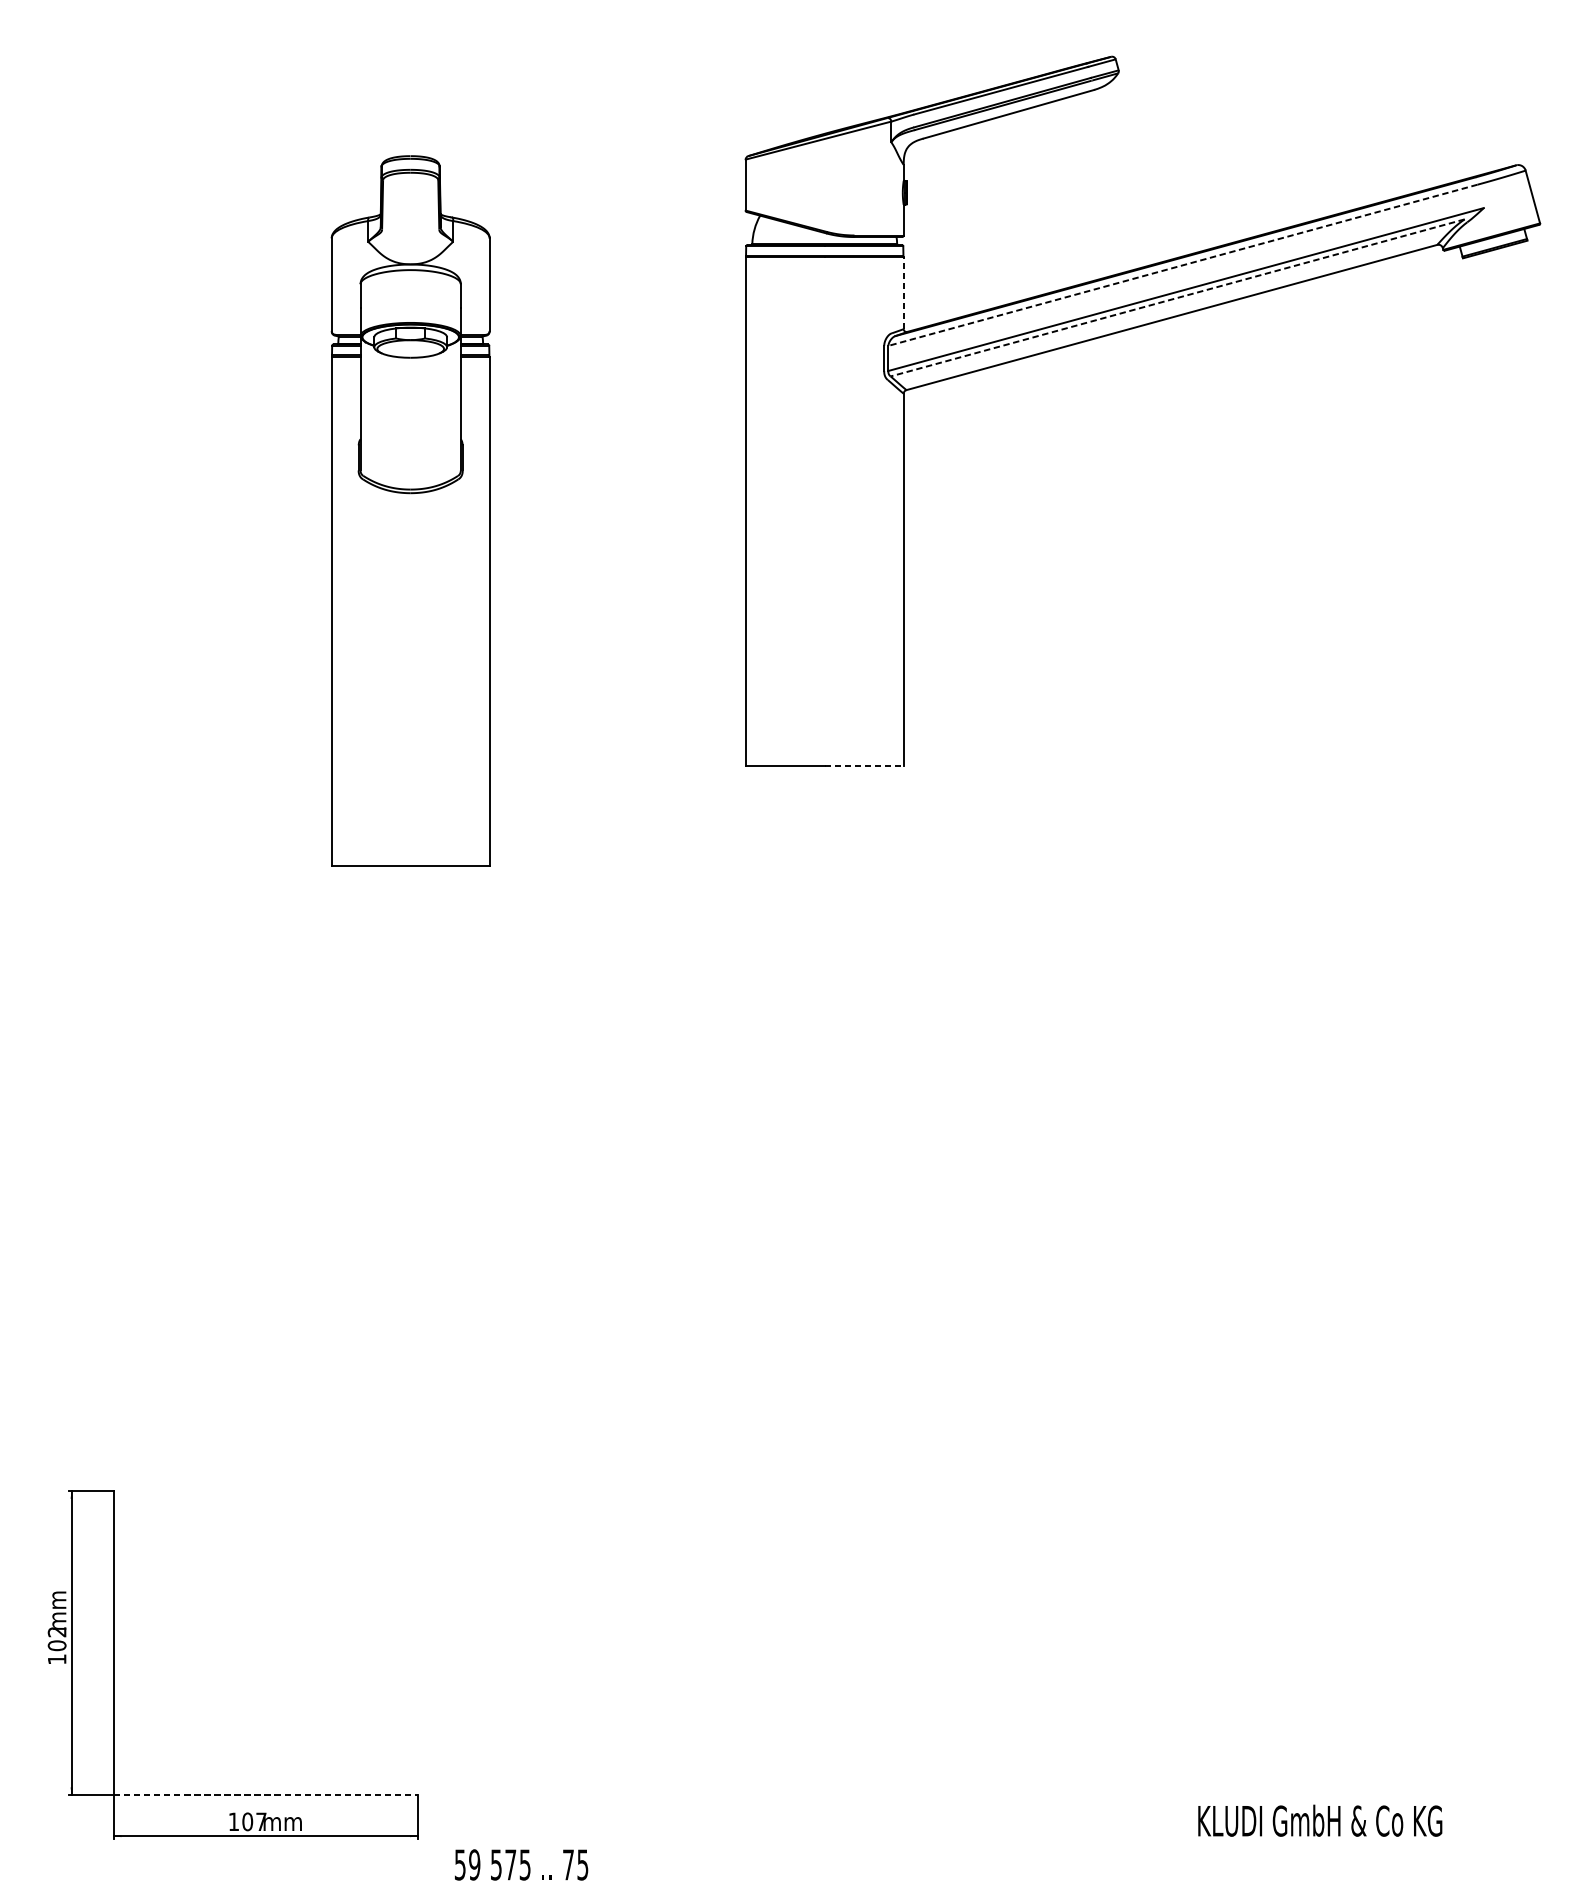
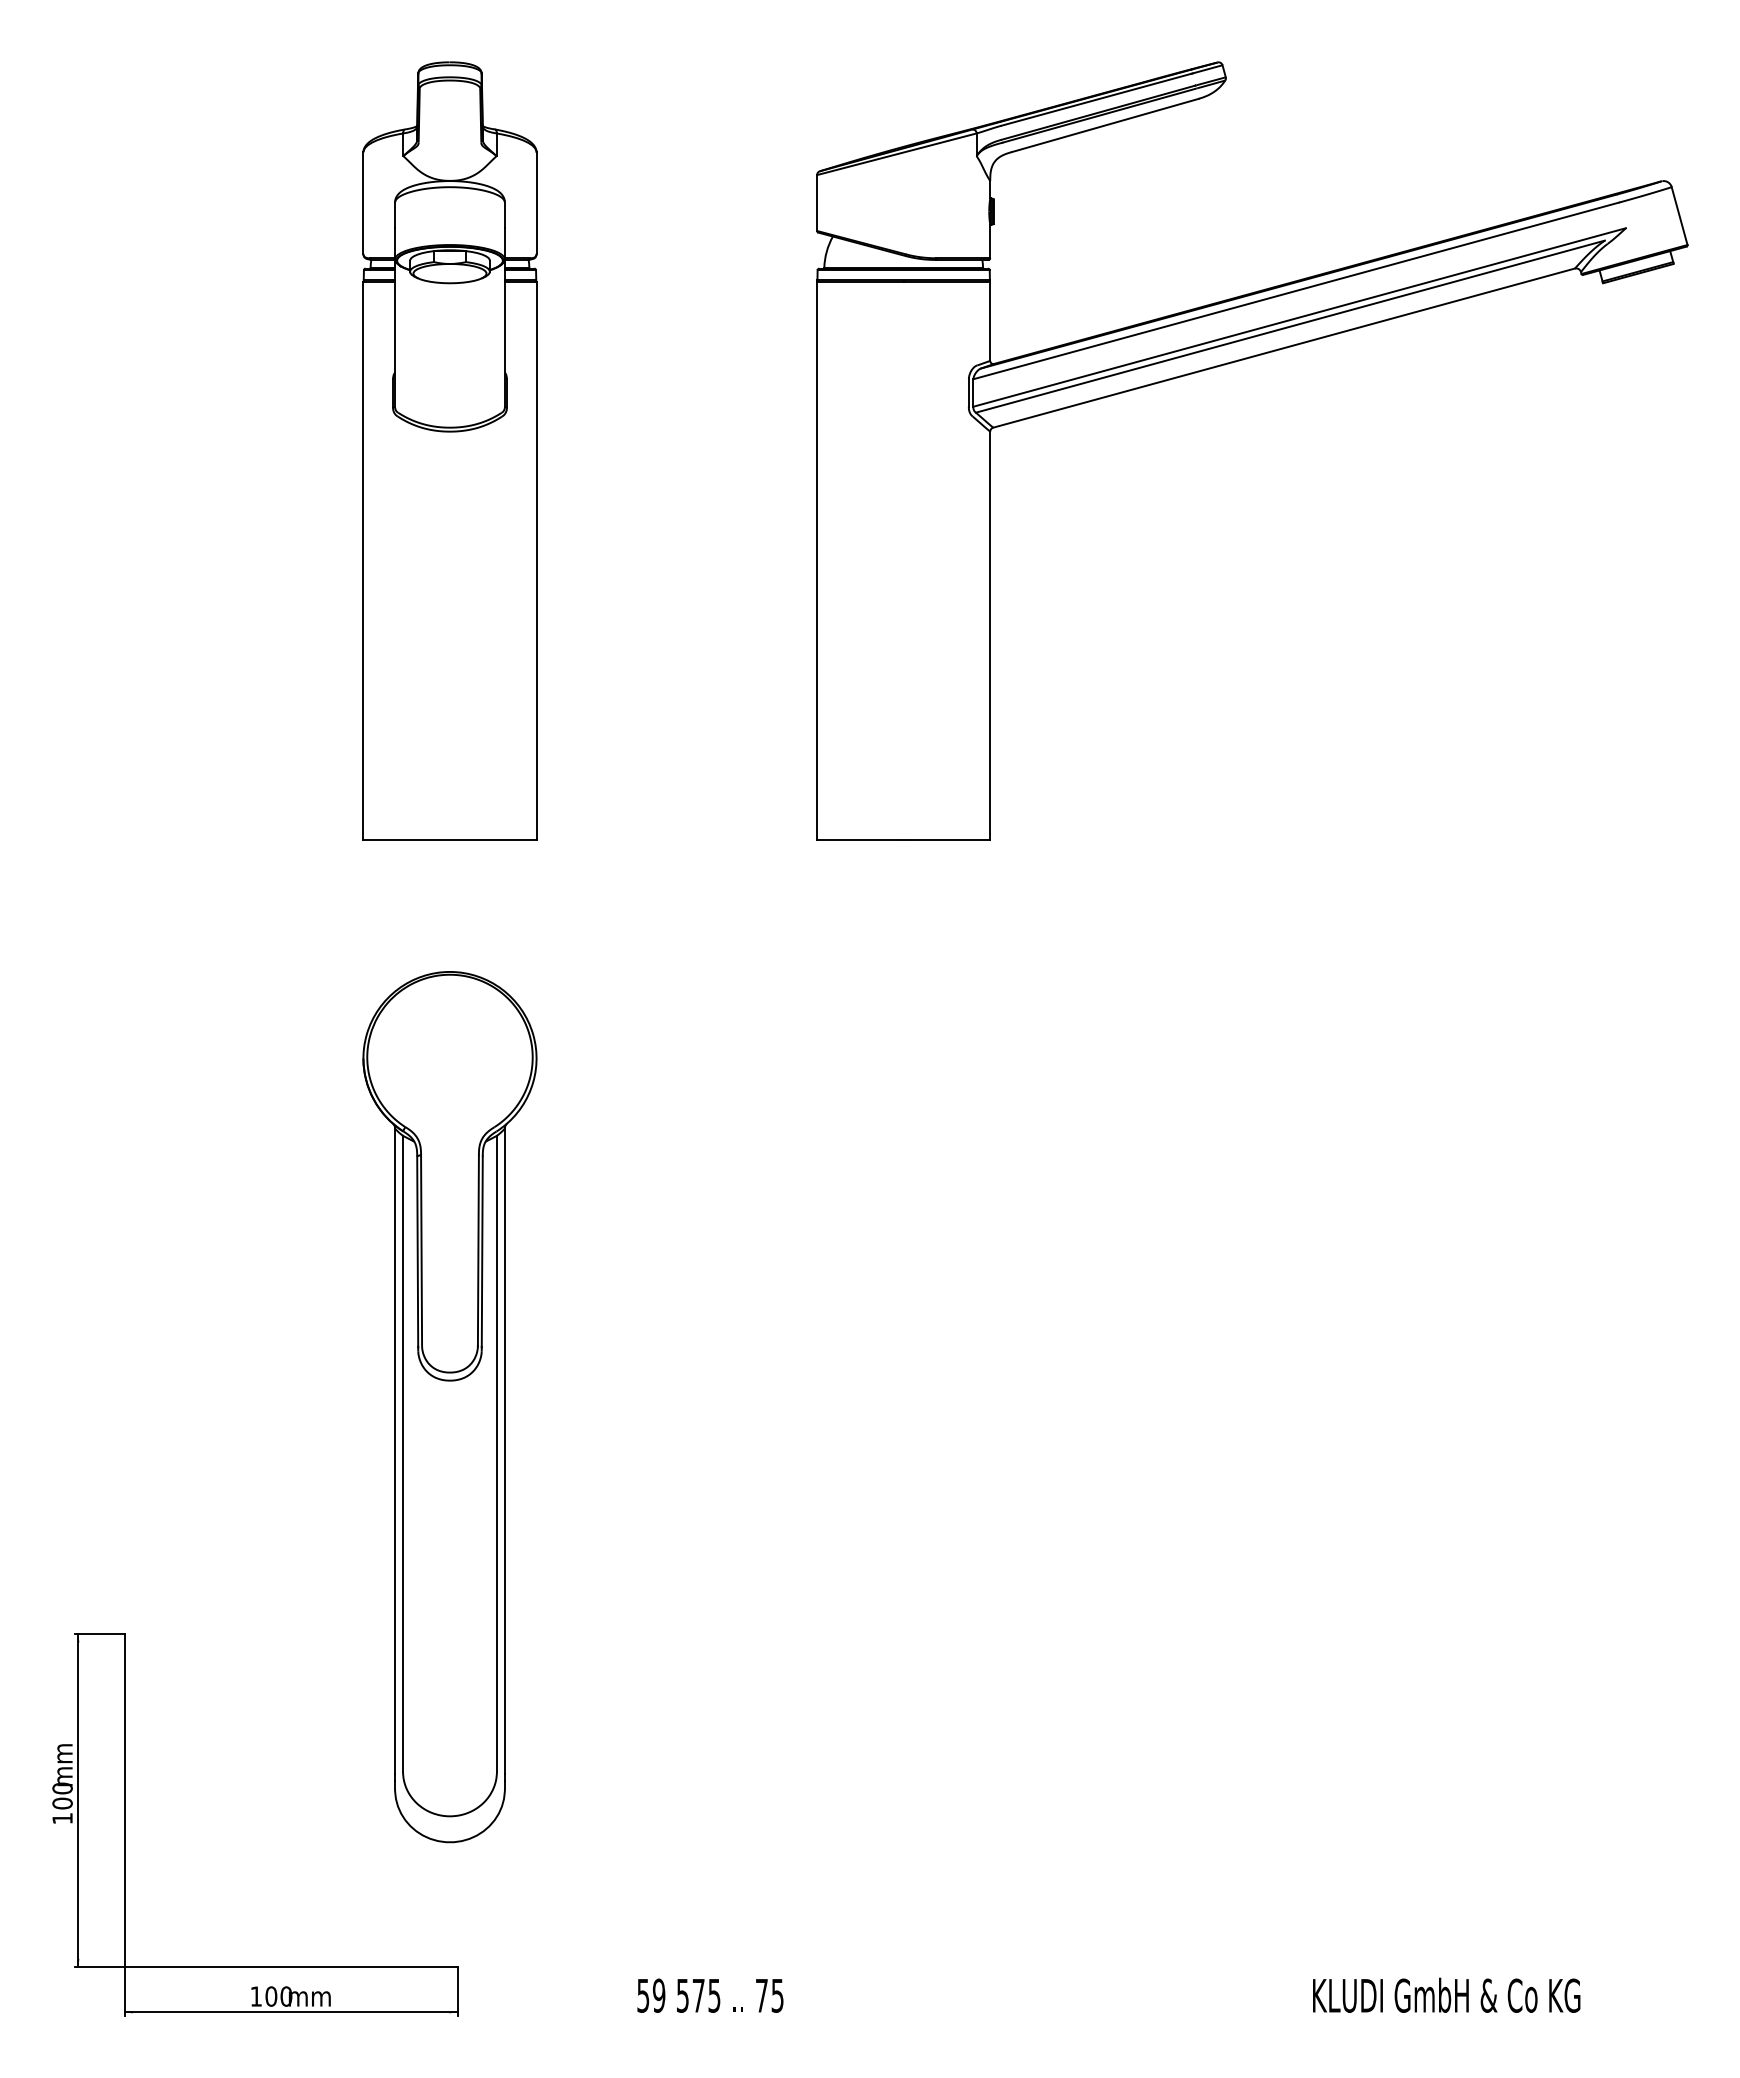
line: (1183, 264) -> (1296, 290), dashed -> solid
line: (903, 293) -> (990, 321), dashed -> solid
line: (1176, 297) -> (1289, 326), dashed -> solid
part: (410, 510) -> (449, 450), moved
line: (864, 765) -> (947, 839), dashed -> solid
part: (410, 1284) -> (449, 1407), added
text: (57, 1631) -> (62, 1788), 102 -> 100
line: (266, 1795) -> (291, 1967), dashed -> solid
text: (261, 1821) -> (286, 1996), 107 -> 100
text: (521, 1864) -> (710, 1995), moved

